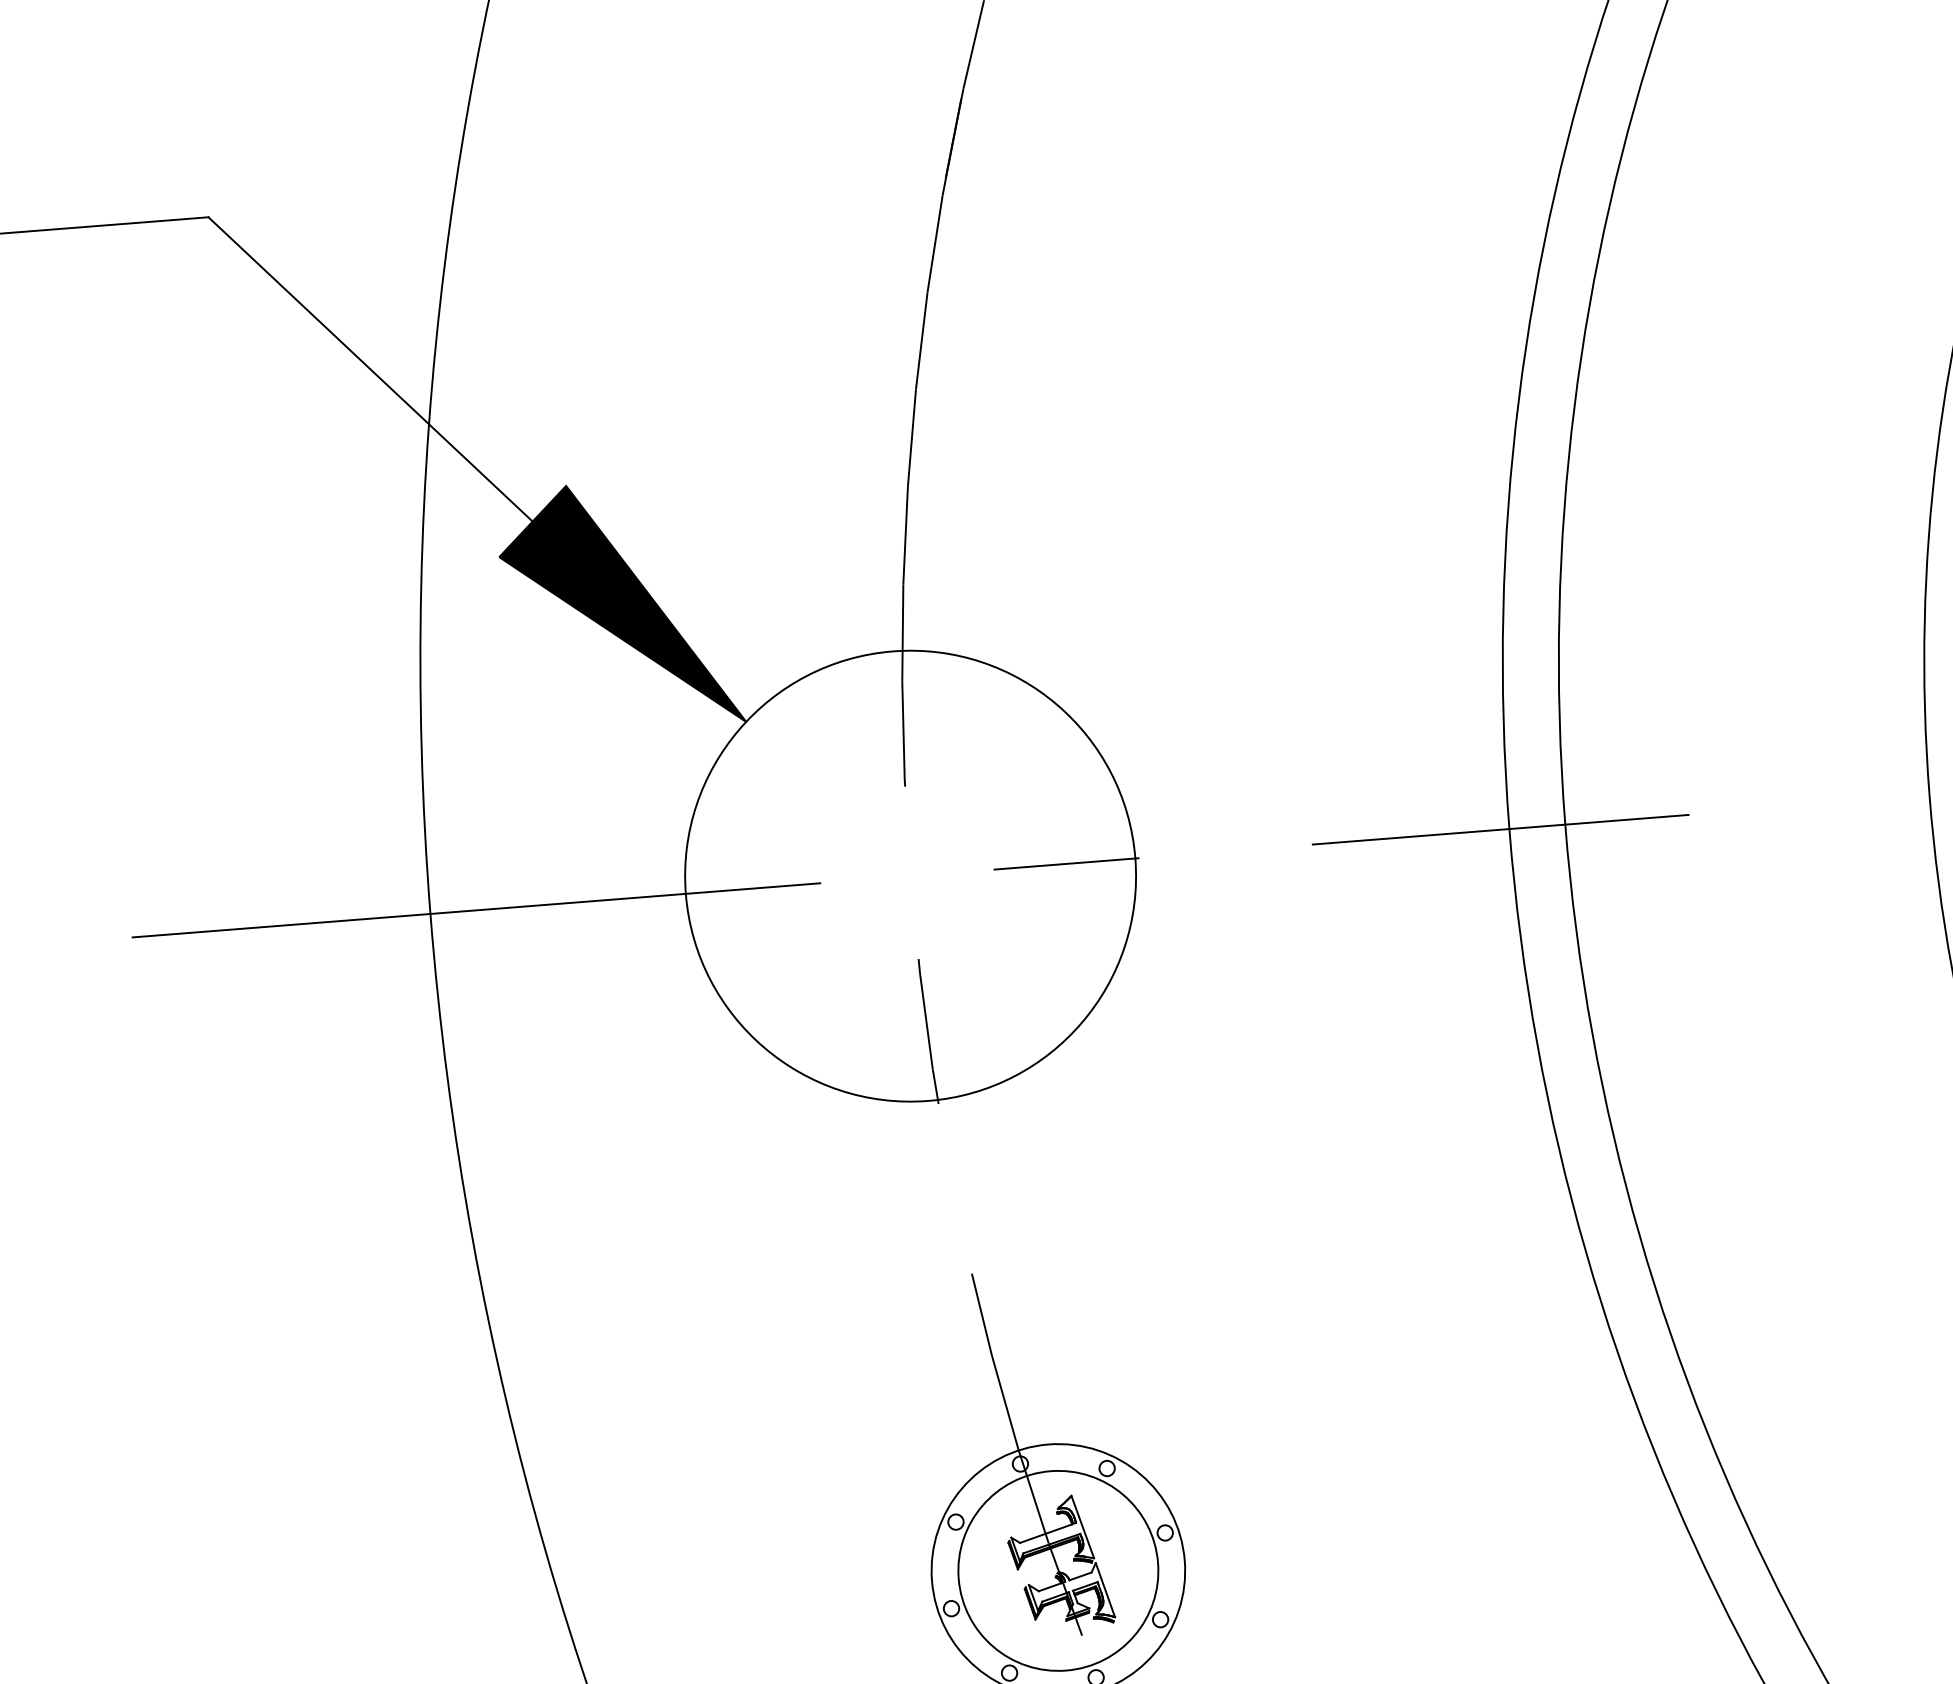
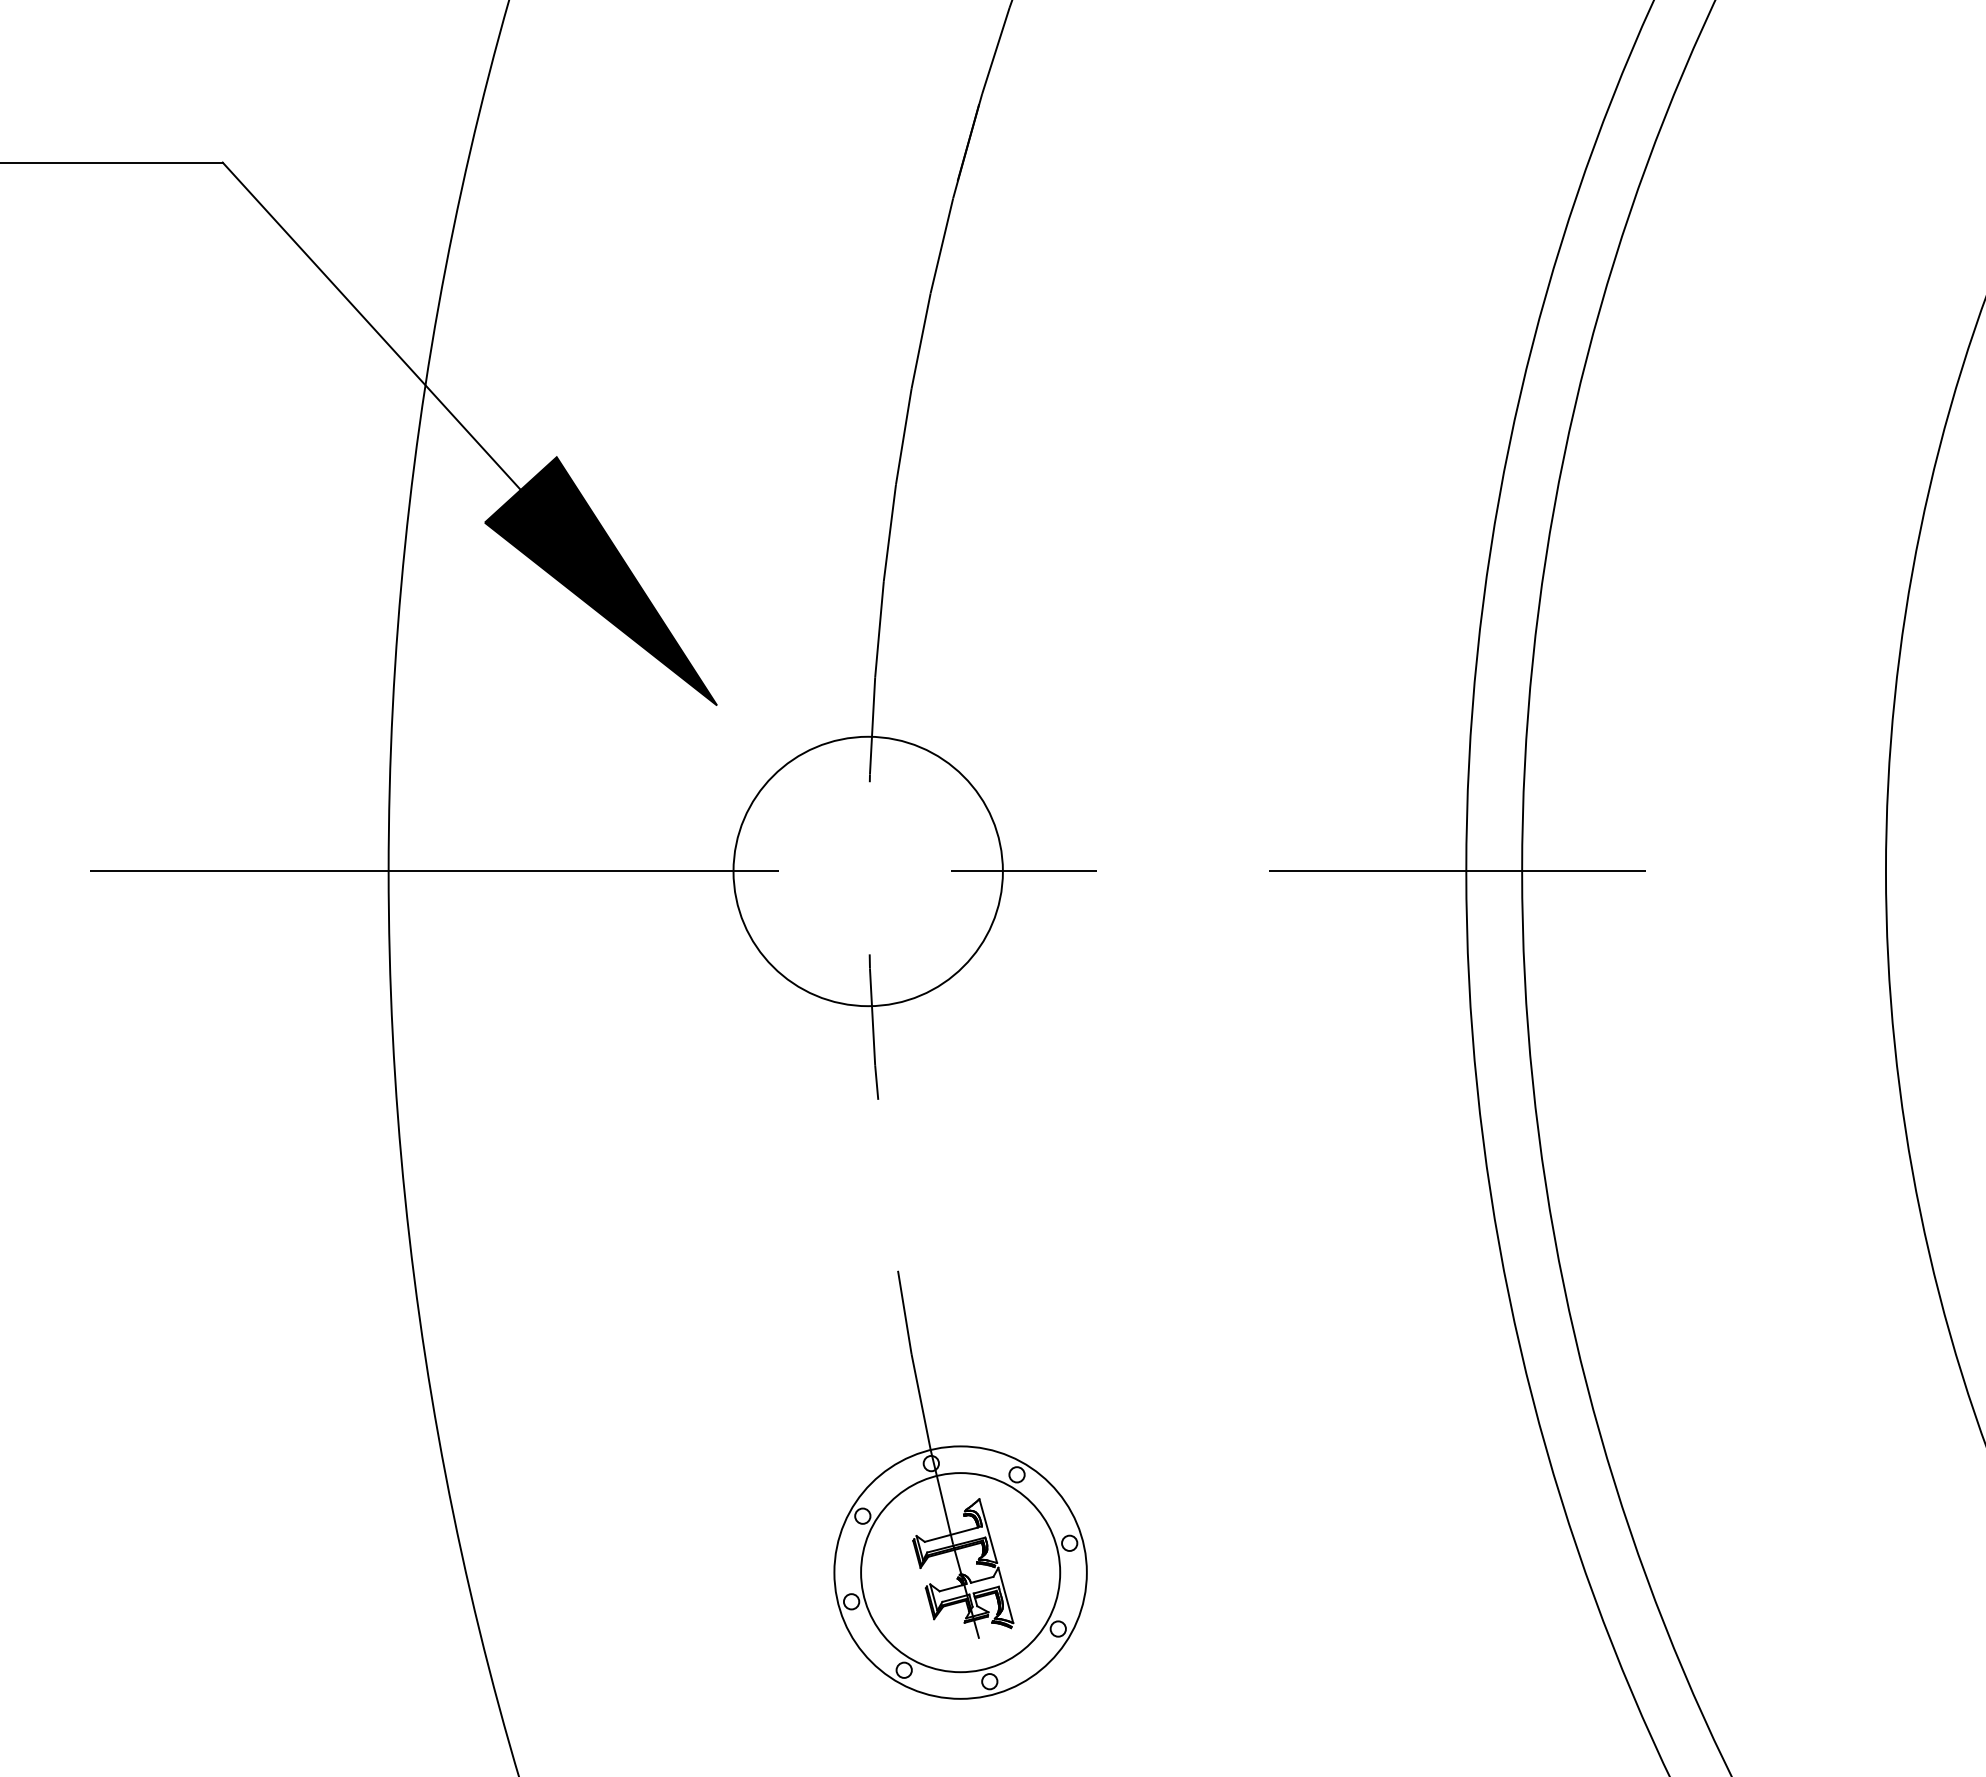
circle: (909, 876) -> (867, 871), size x0.6

